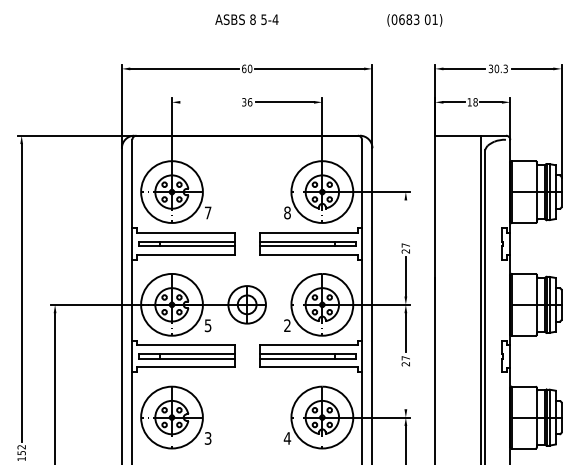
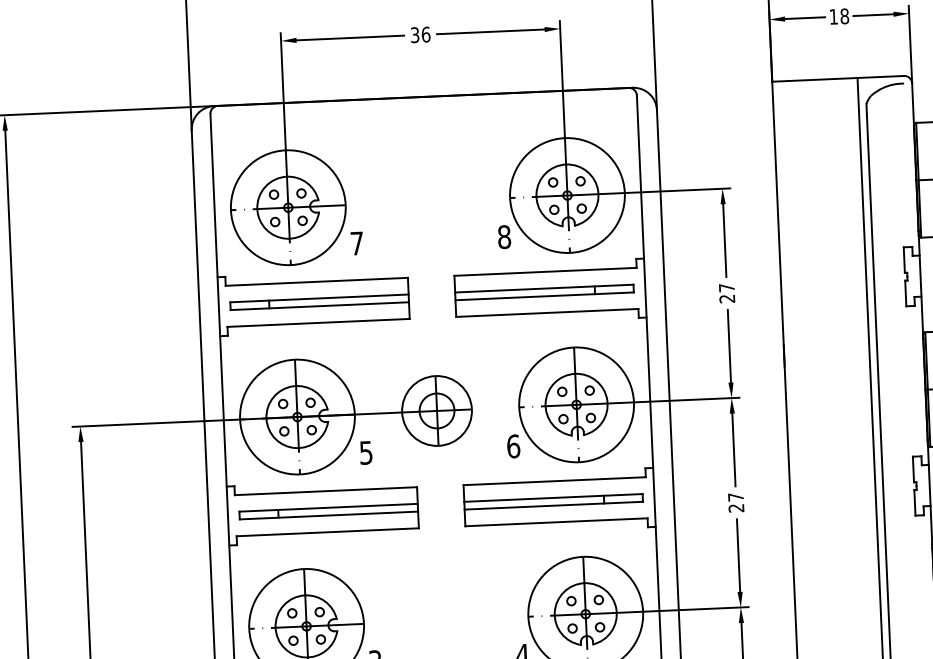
line: (209, 102) -> (350, 38), added
line: (405, 219) -> (724, 239), added
text: (287, 325) -> (513, 446), 2 -> 6
line: (405, 389) -> (737, 555), added

